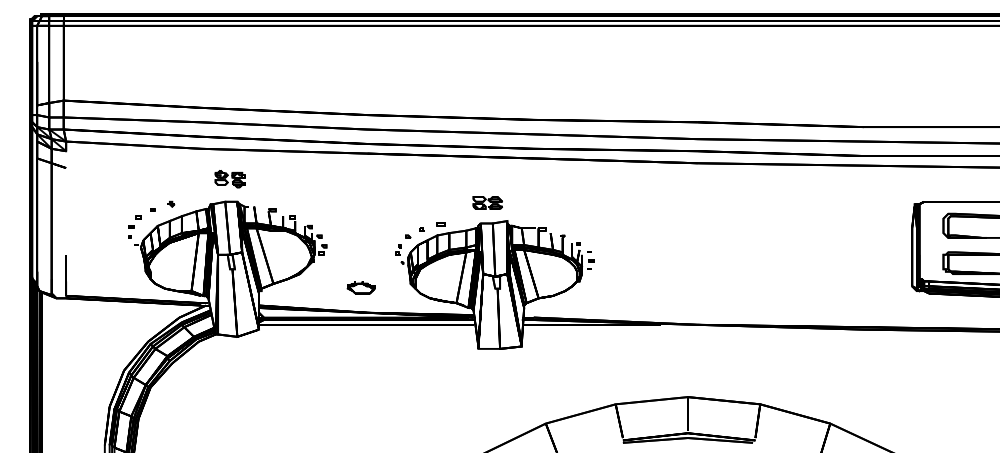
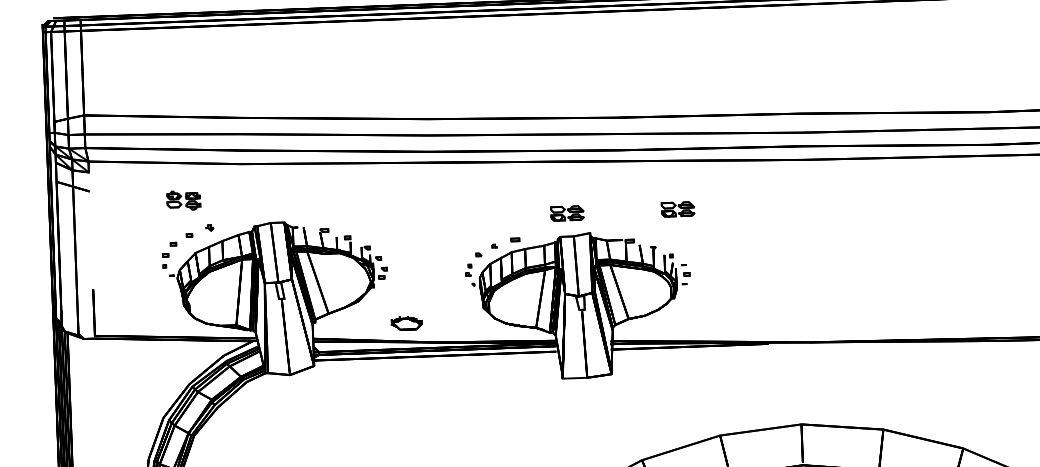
part: (229, 179) -> (183, 200), moved
part: (585, 202) -> (677, 208), added
part: (360, 287) -> (405, 322), moved

